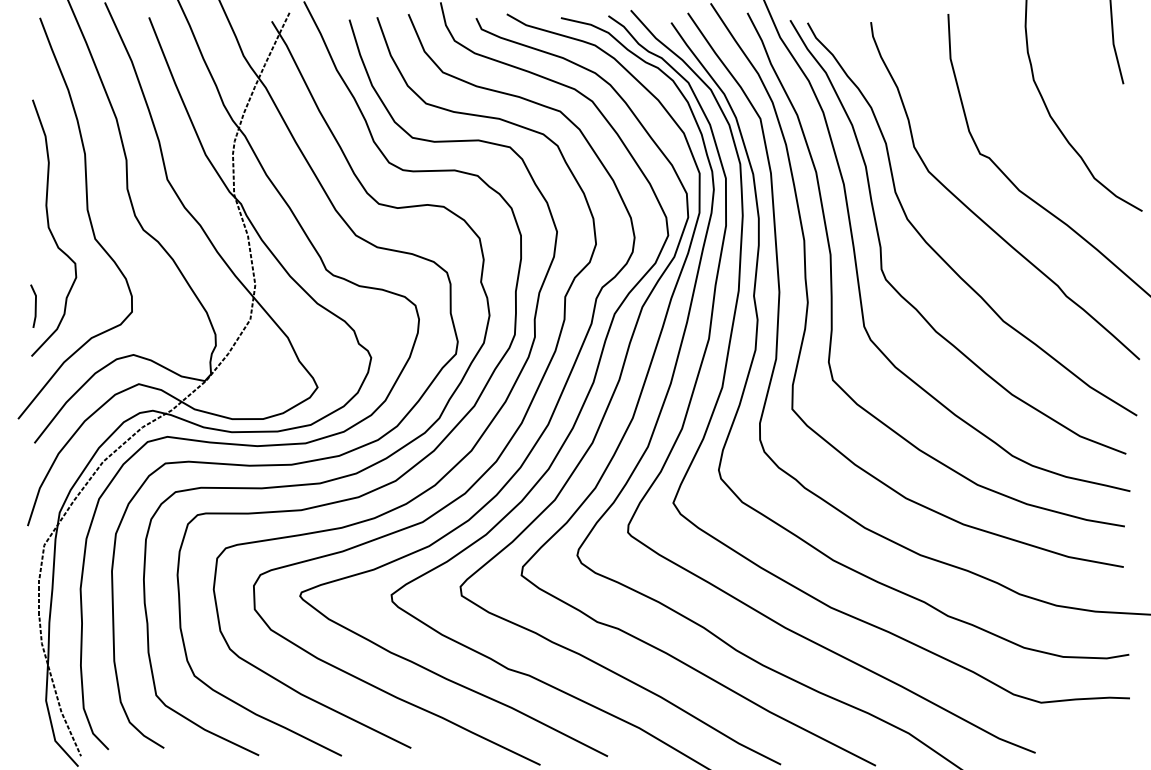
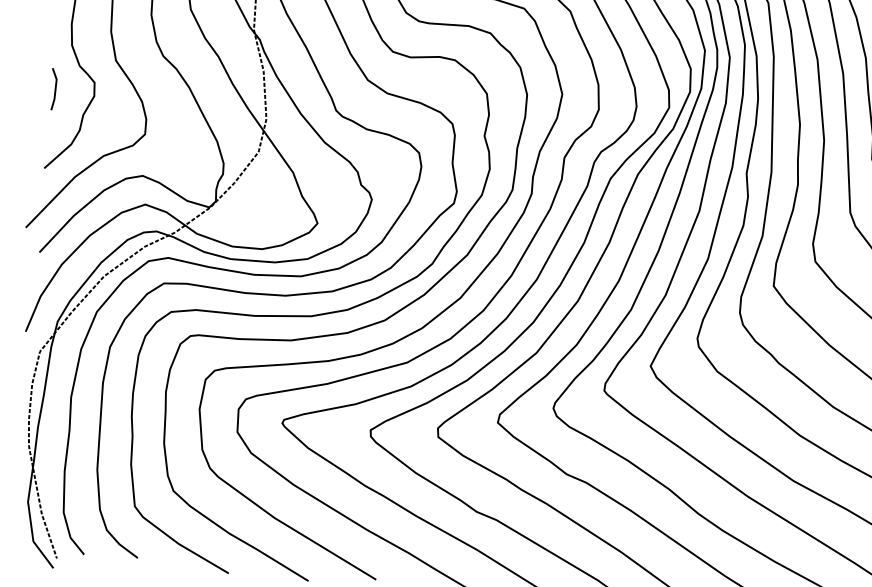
line: (34, 305) -> (54, 88), moved

